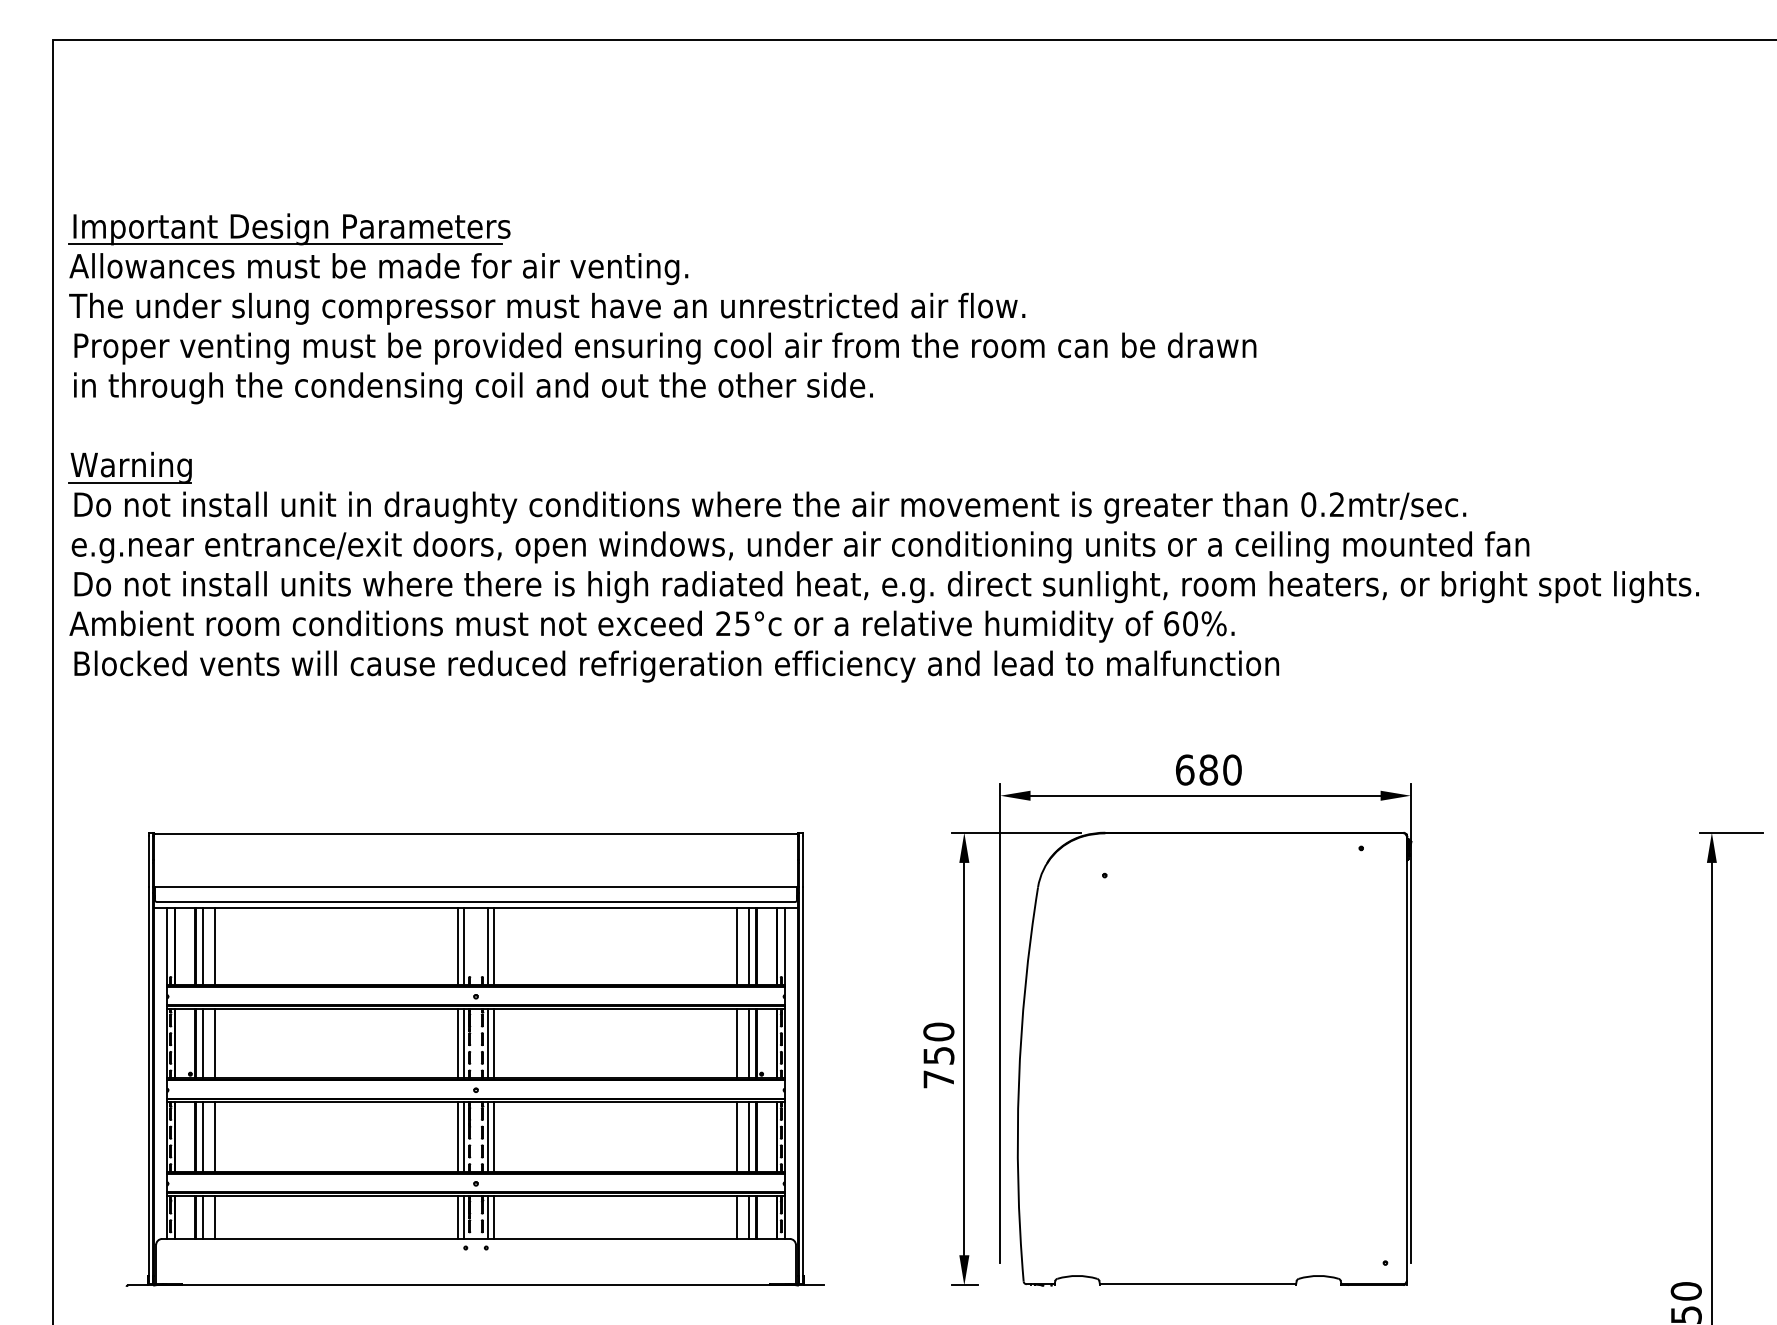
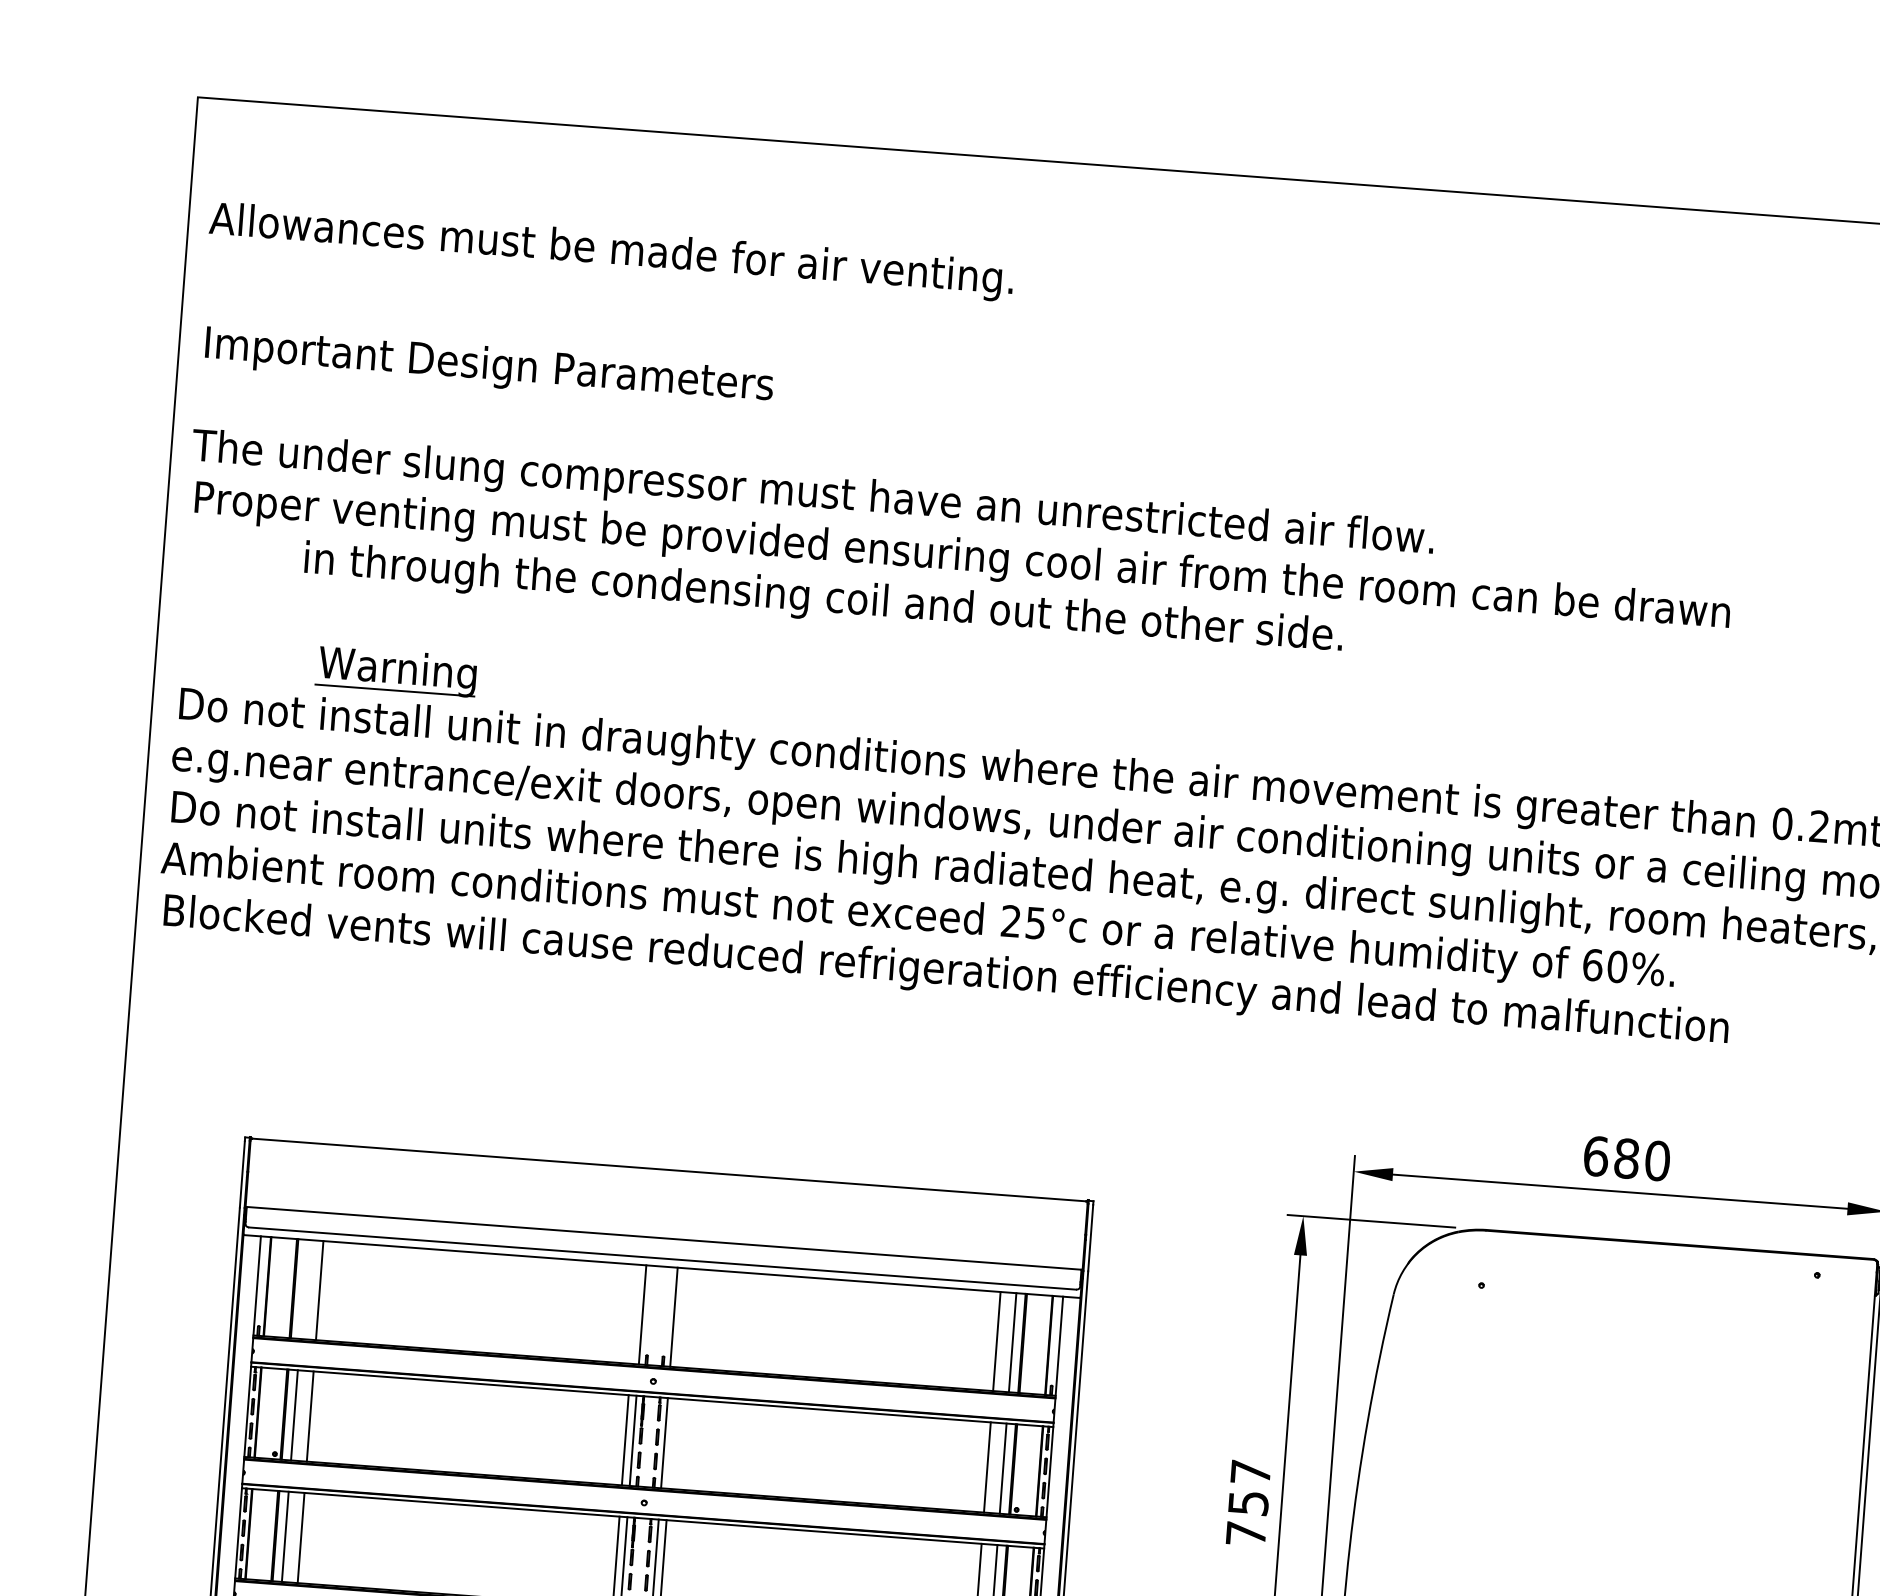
line: (285, 243) -> (479, 384), removed
text: (378, 269) -> (610, 252), moved
text: (473, 388) -> (823, 600), moved
part: (129, 467) -> (395, 670), moved
line: (203, 946) -> (304, 1289), removed
line: (457, 946) -> (634, 1314), removed
line: (494, 946) -> (682, 1318), removed
text: (938, 1031) -> (1250, 1471), 750 -> 757
line: (494, 1043) -> (672, 1443), removed

